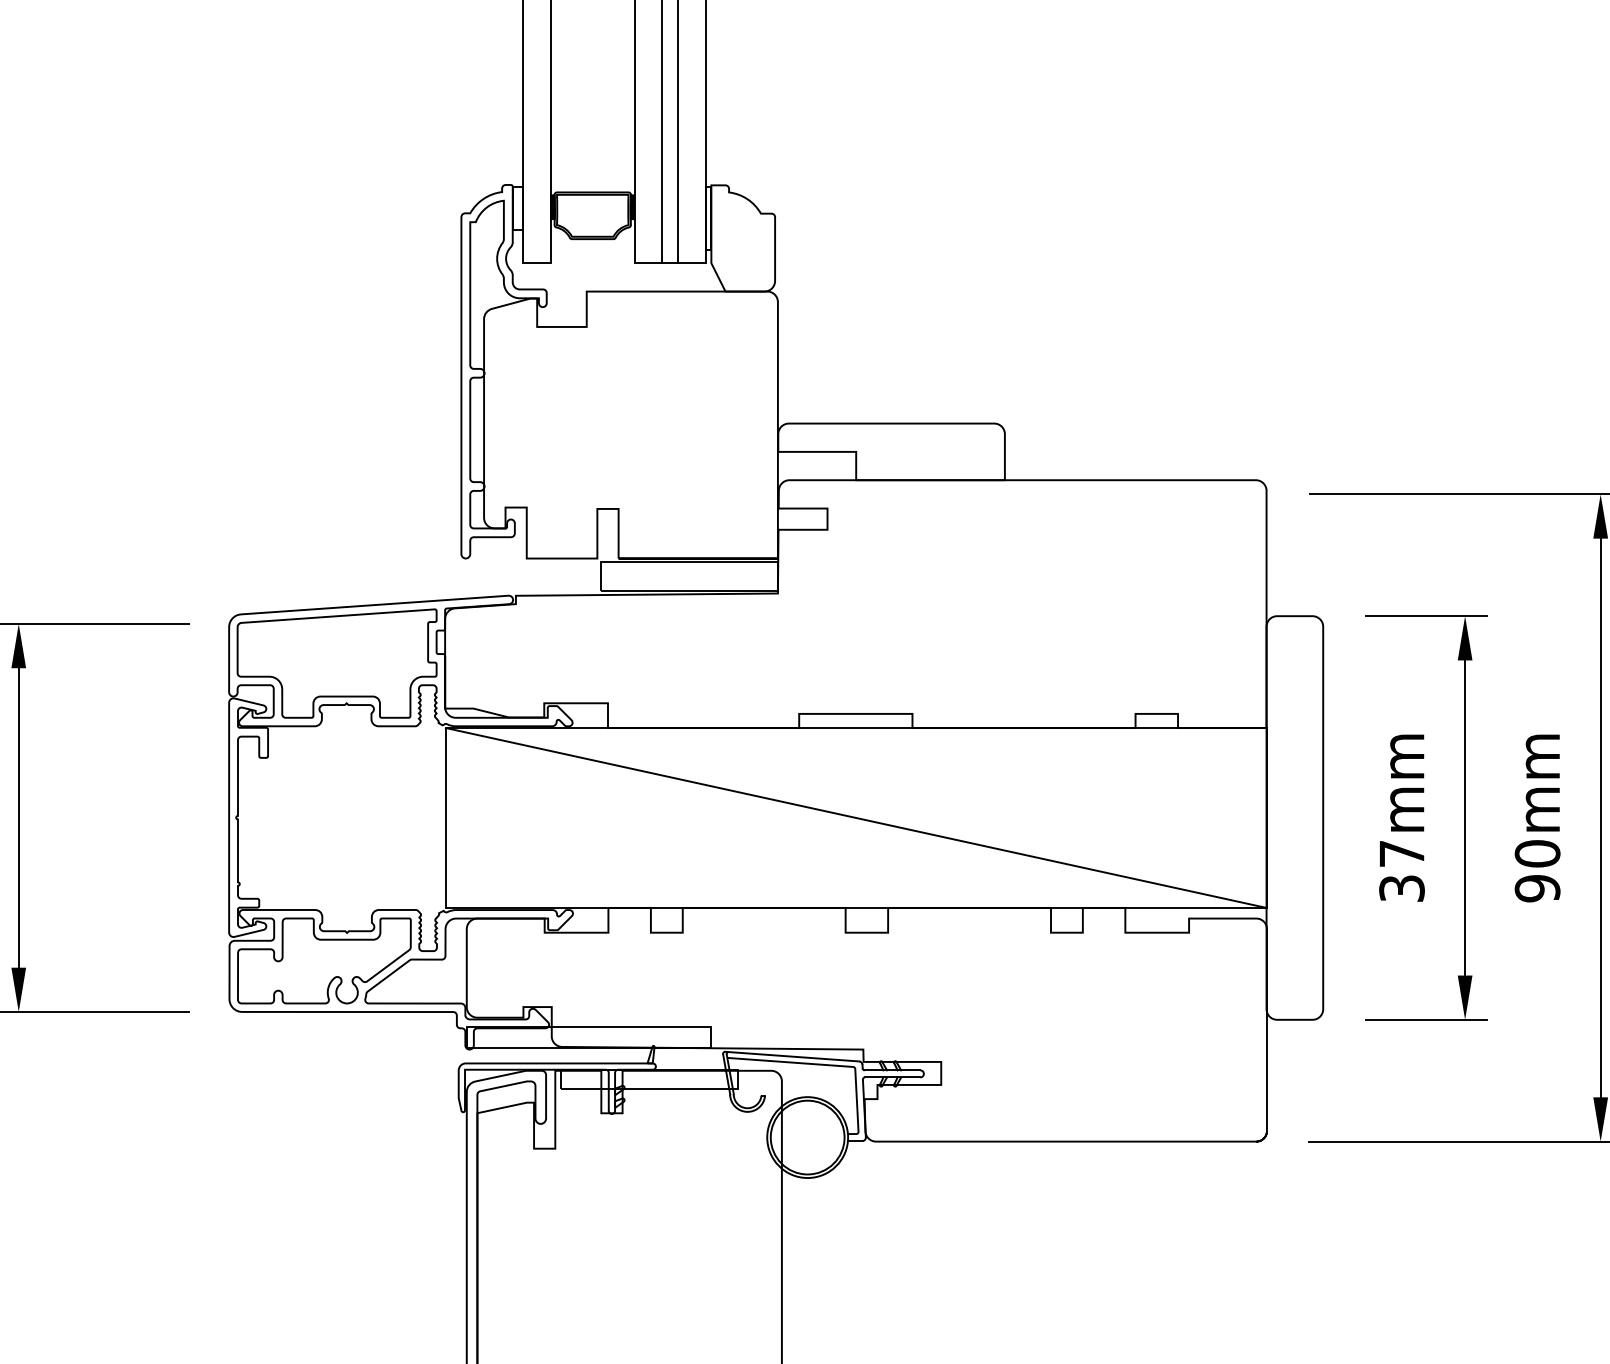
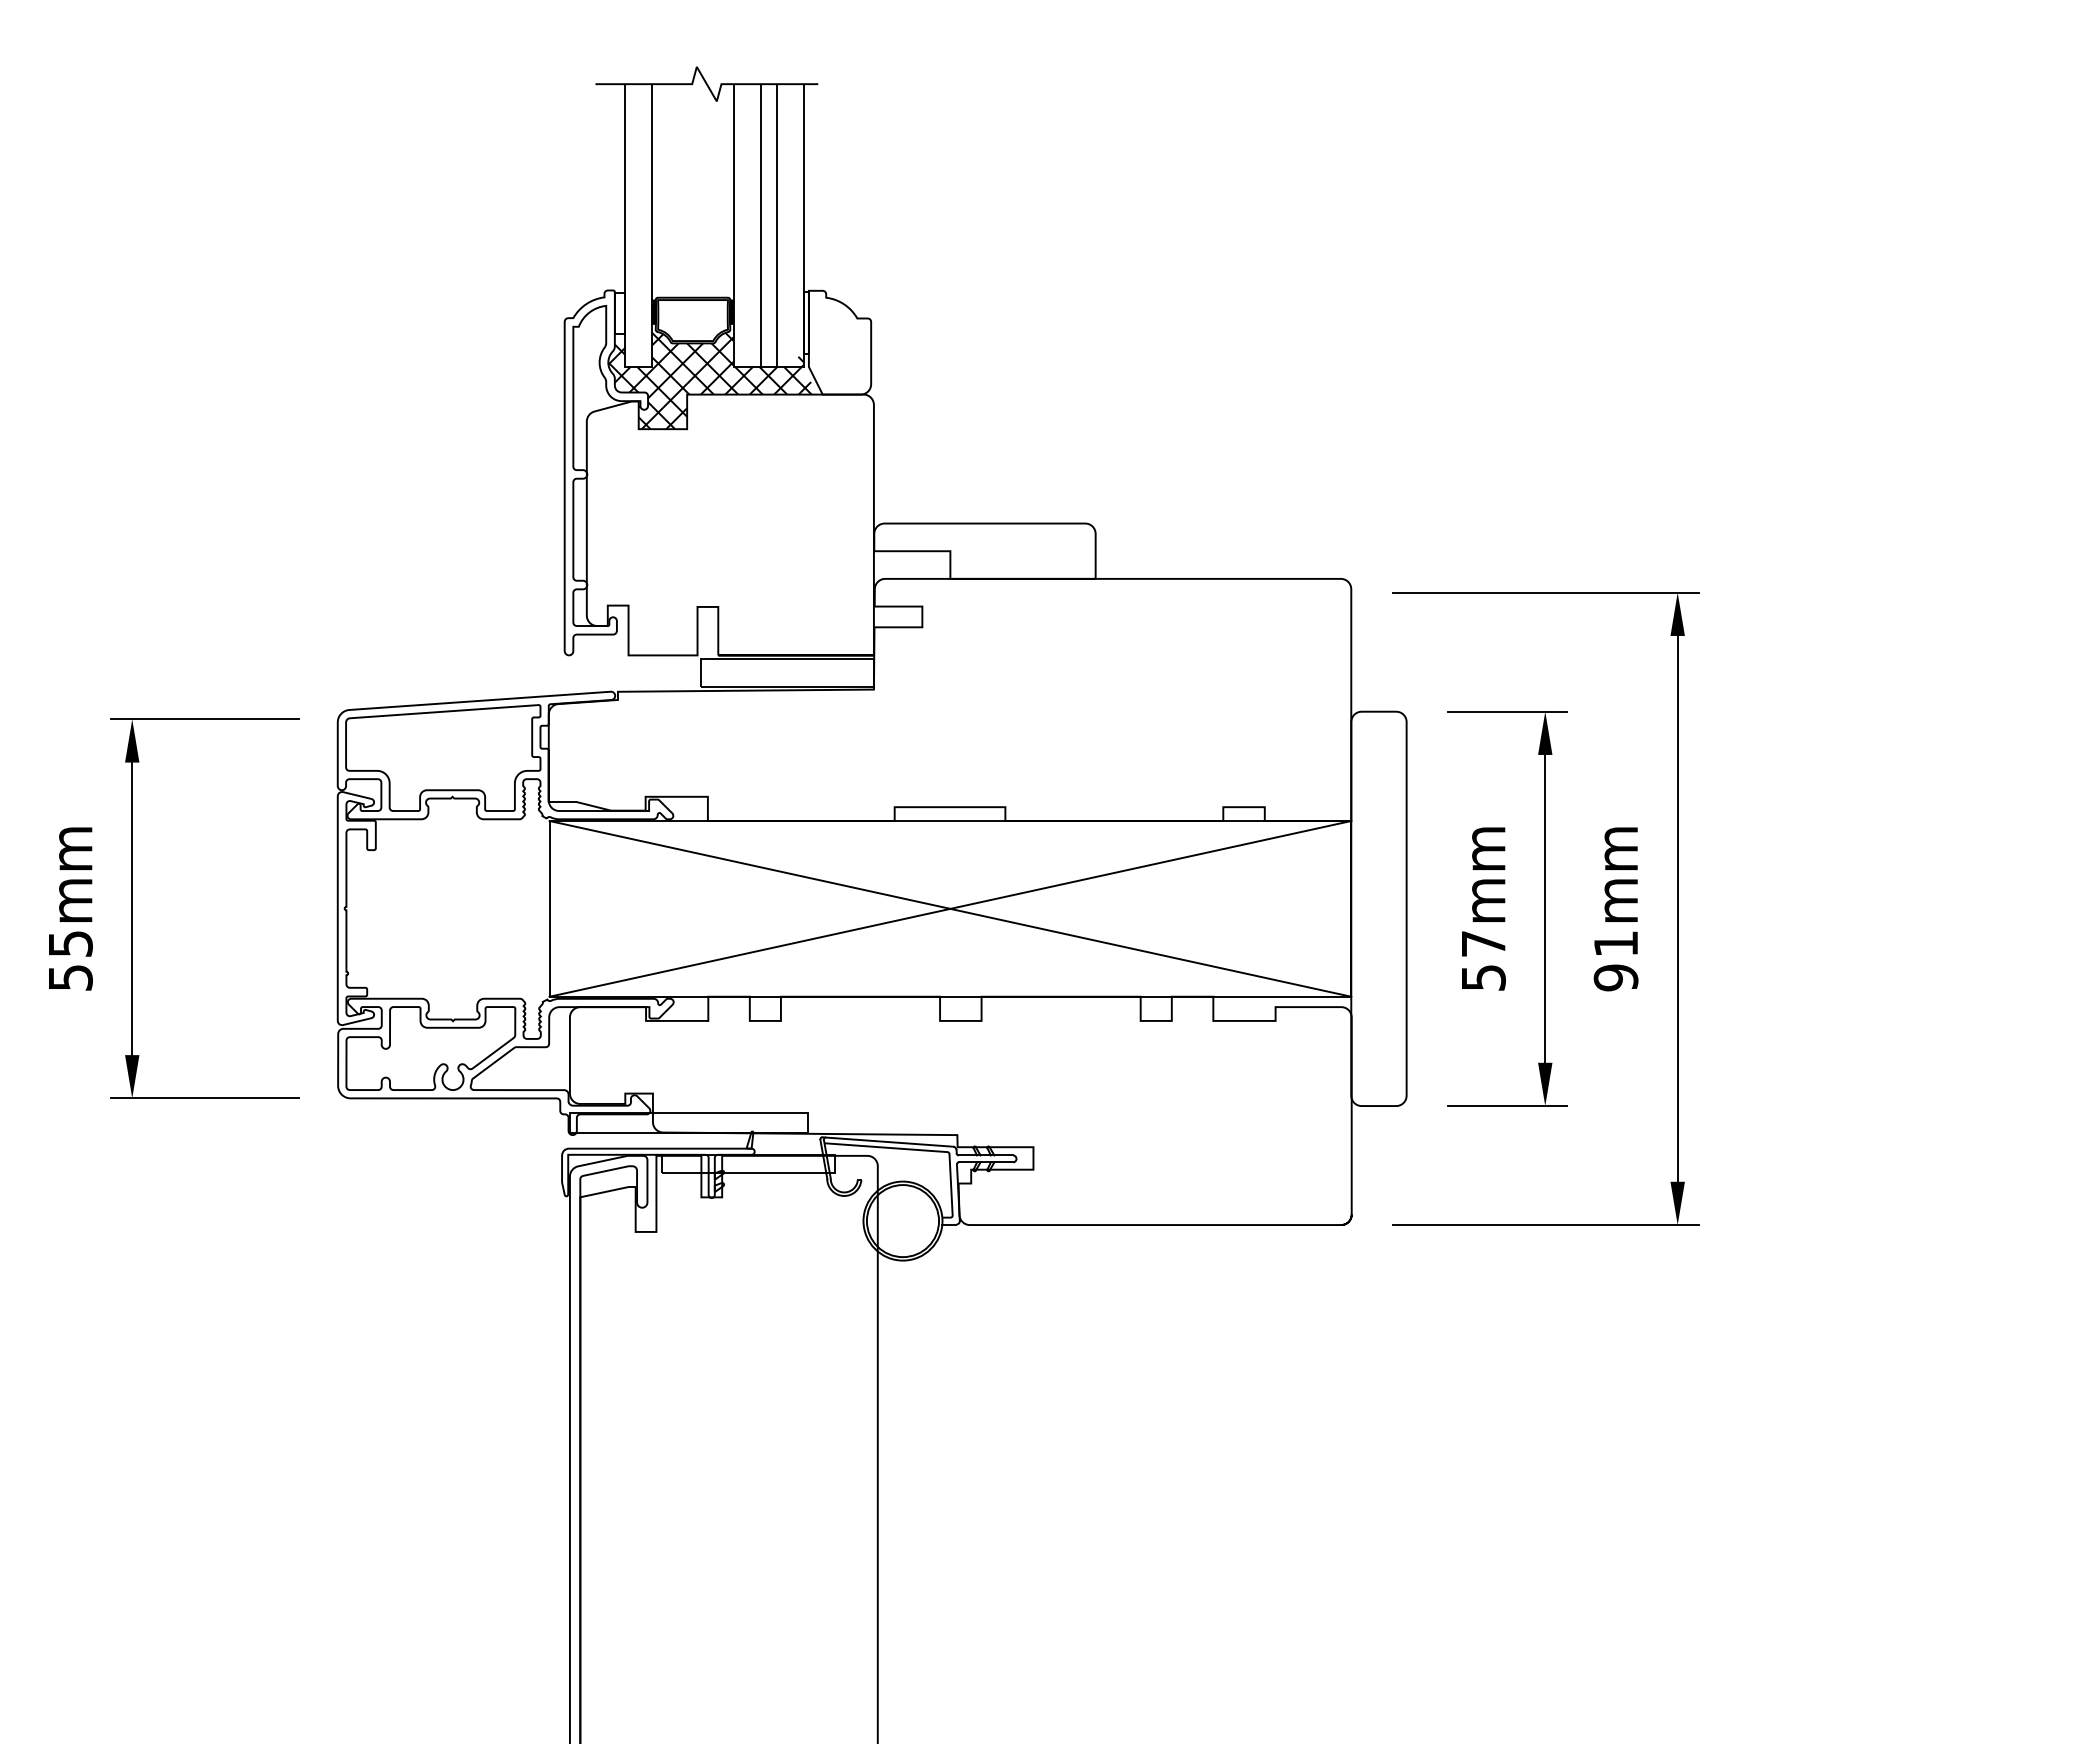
hatch: (609, 277) -> (709, 380), added
line: (856, 817) -> (950, 908), added
text: (1537, 853) -> (1615, 943), 90mm -> 91mm
text: (1401, 888) -> (1483, 977), 37mm -> 57mm

